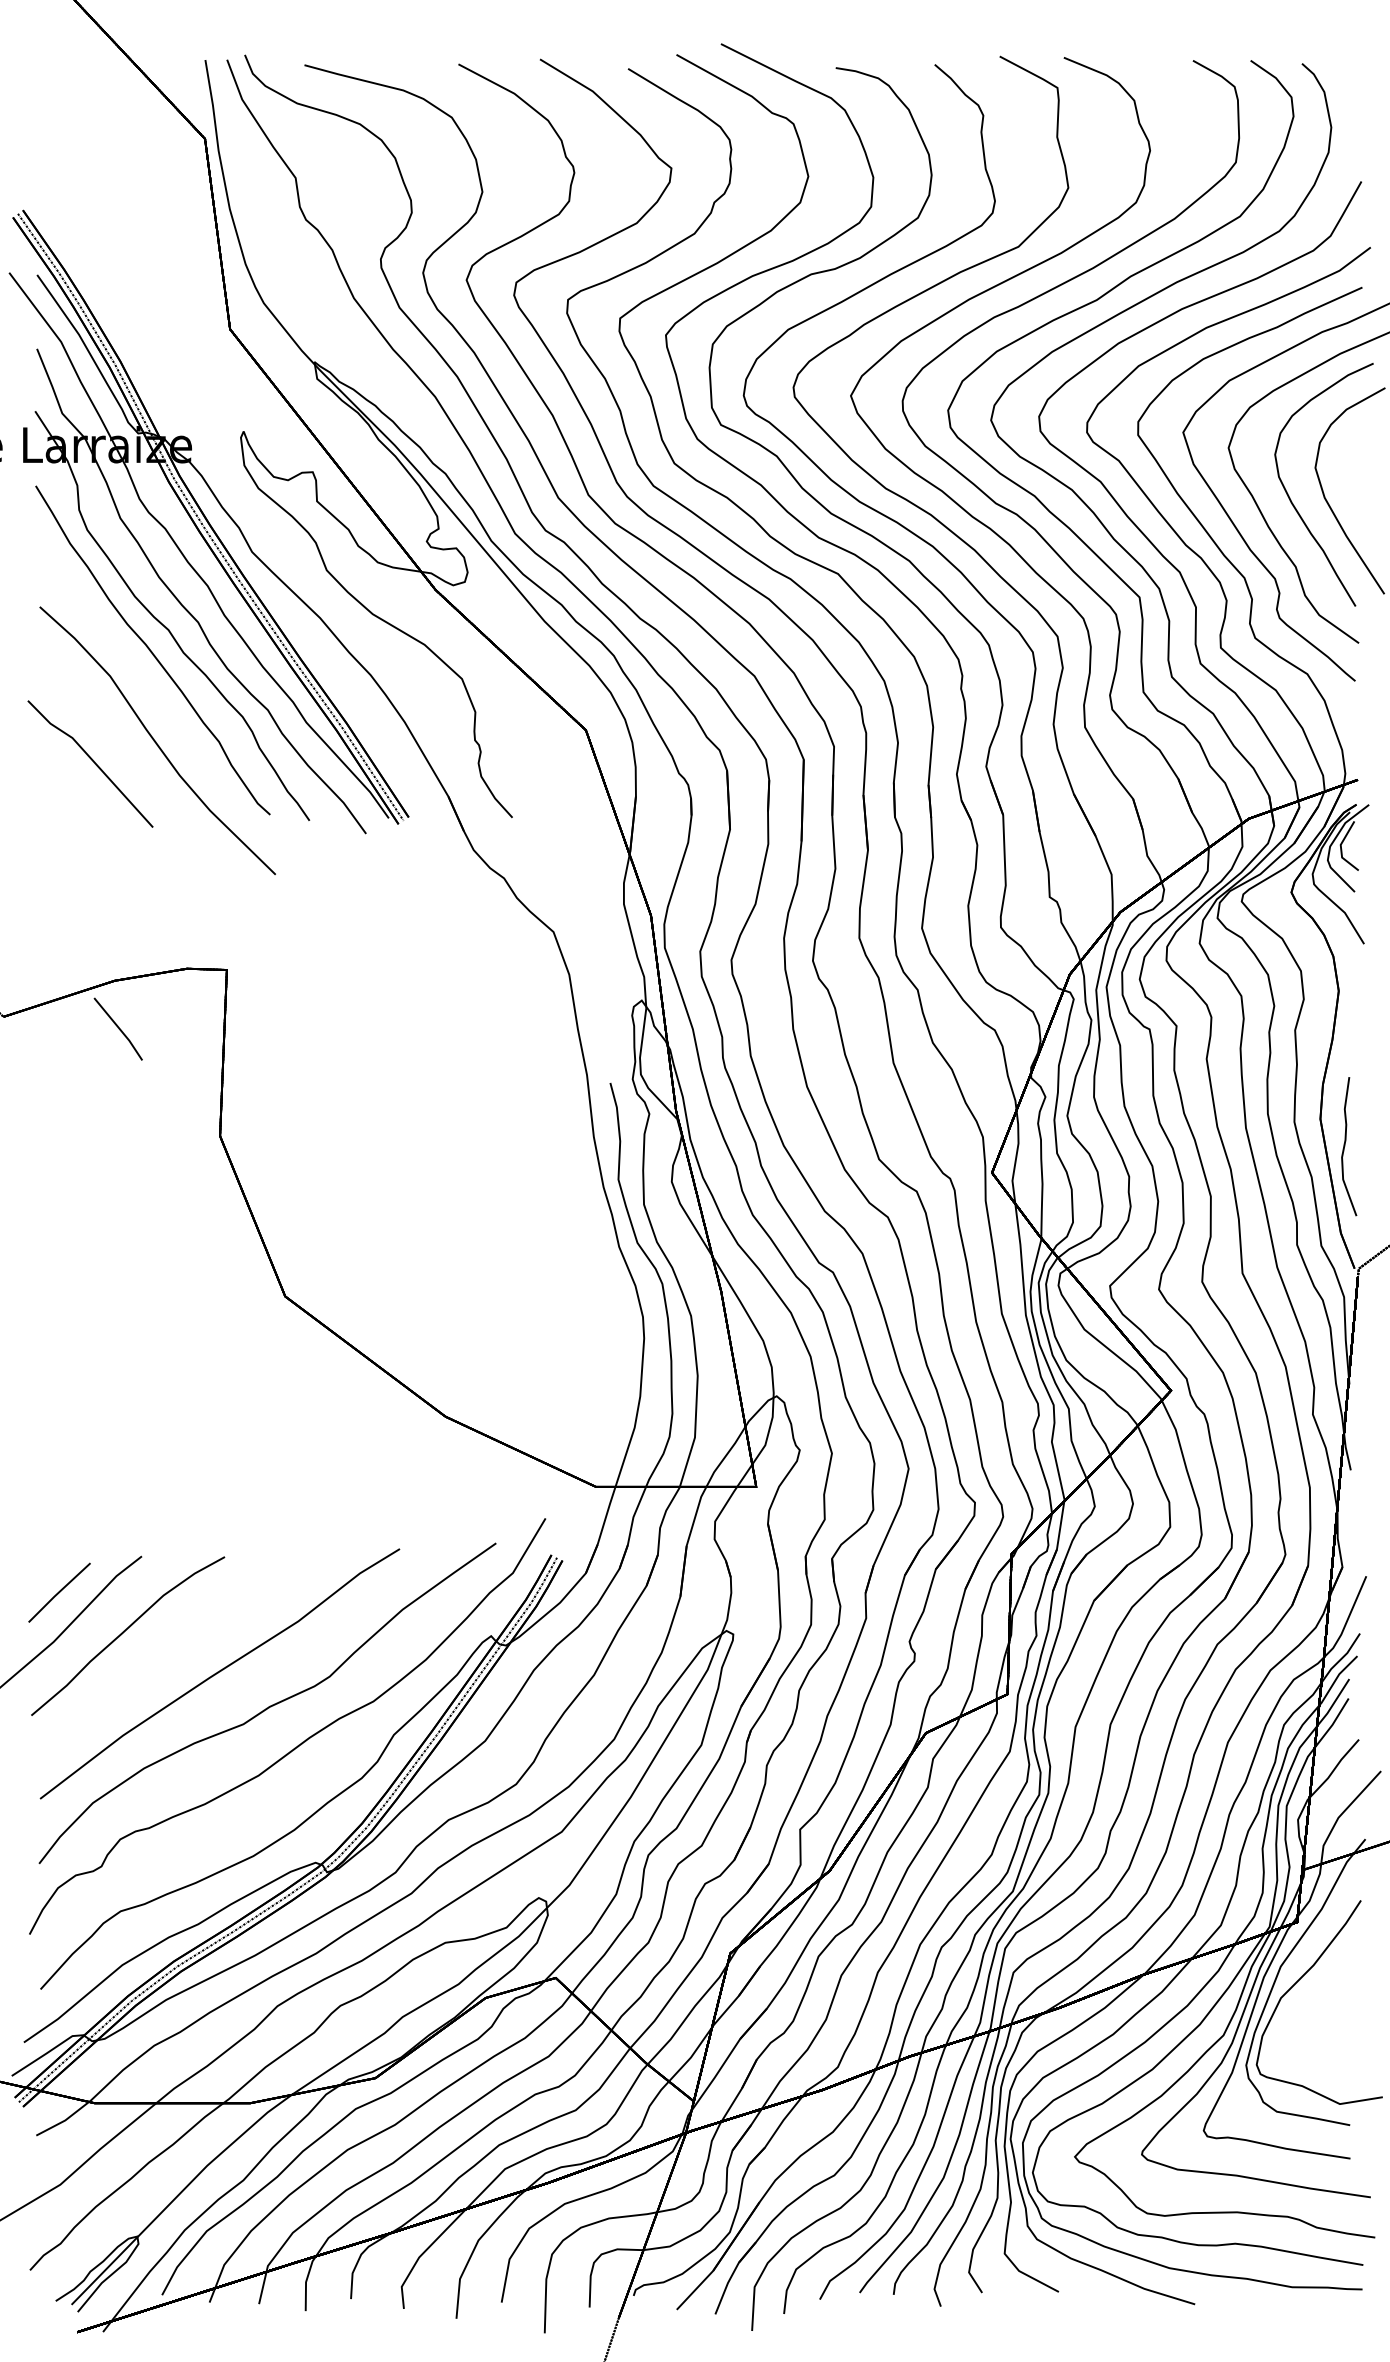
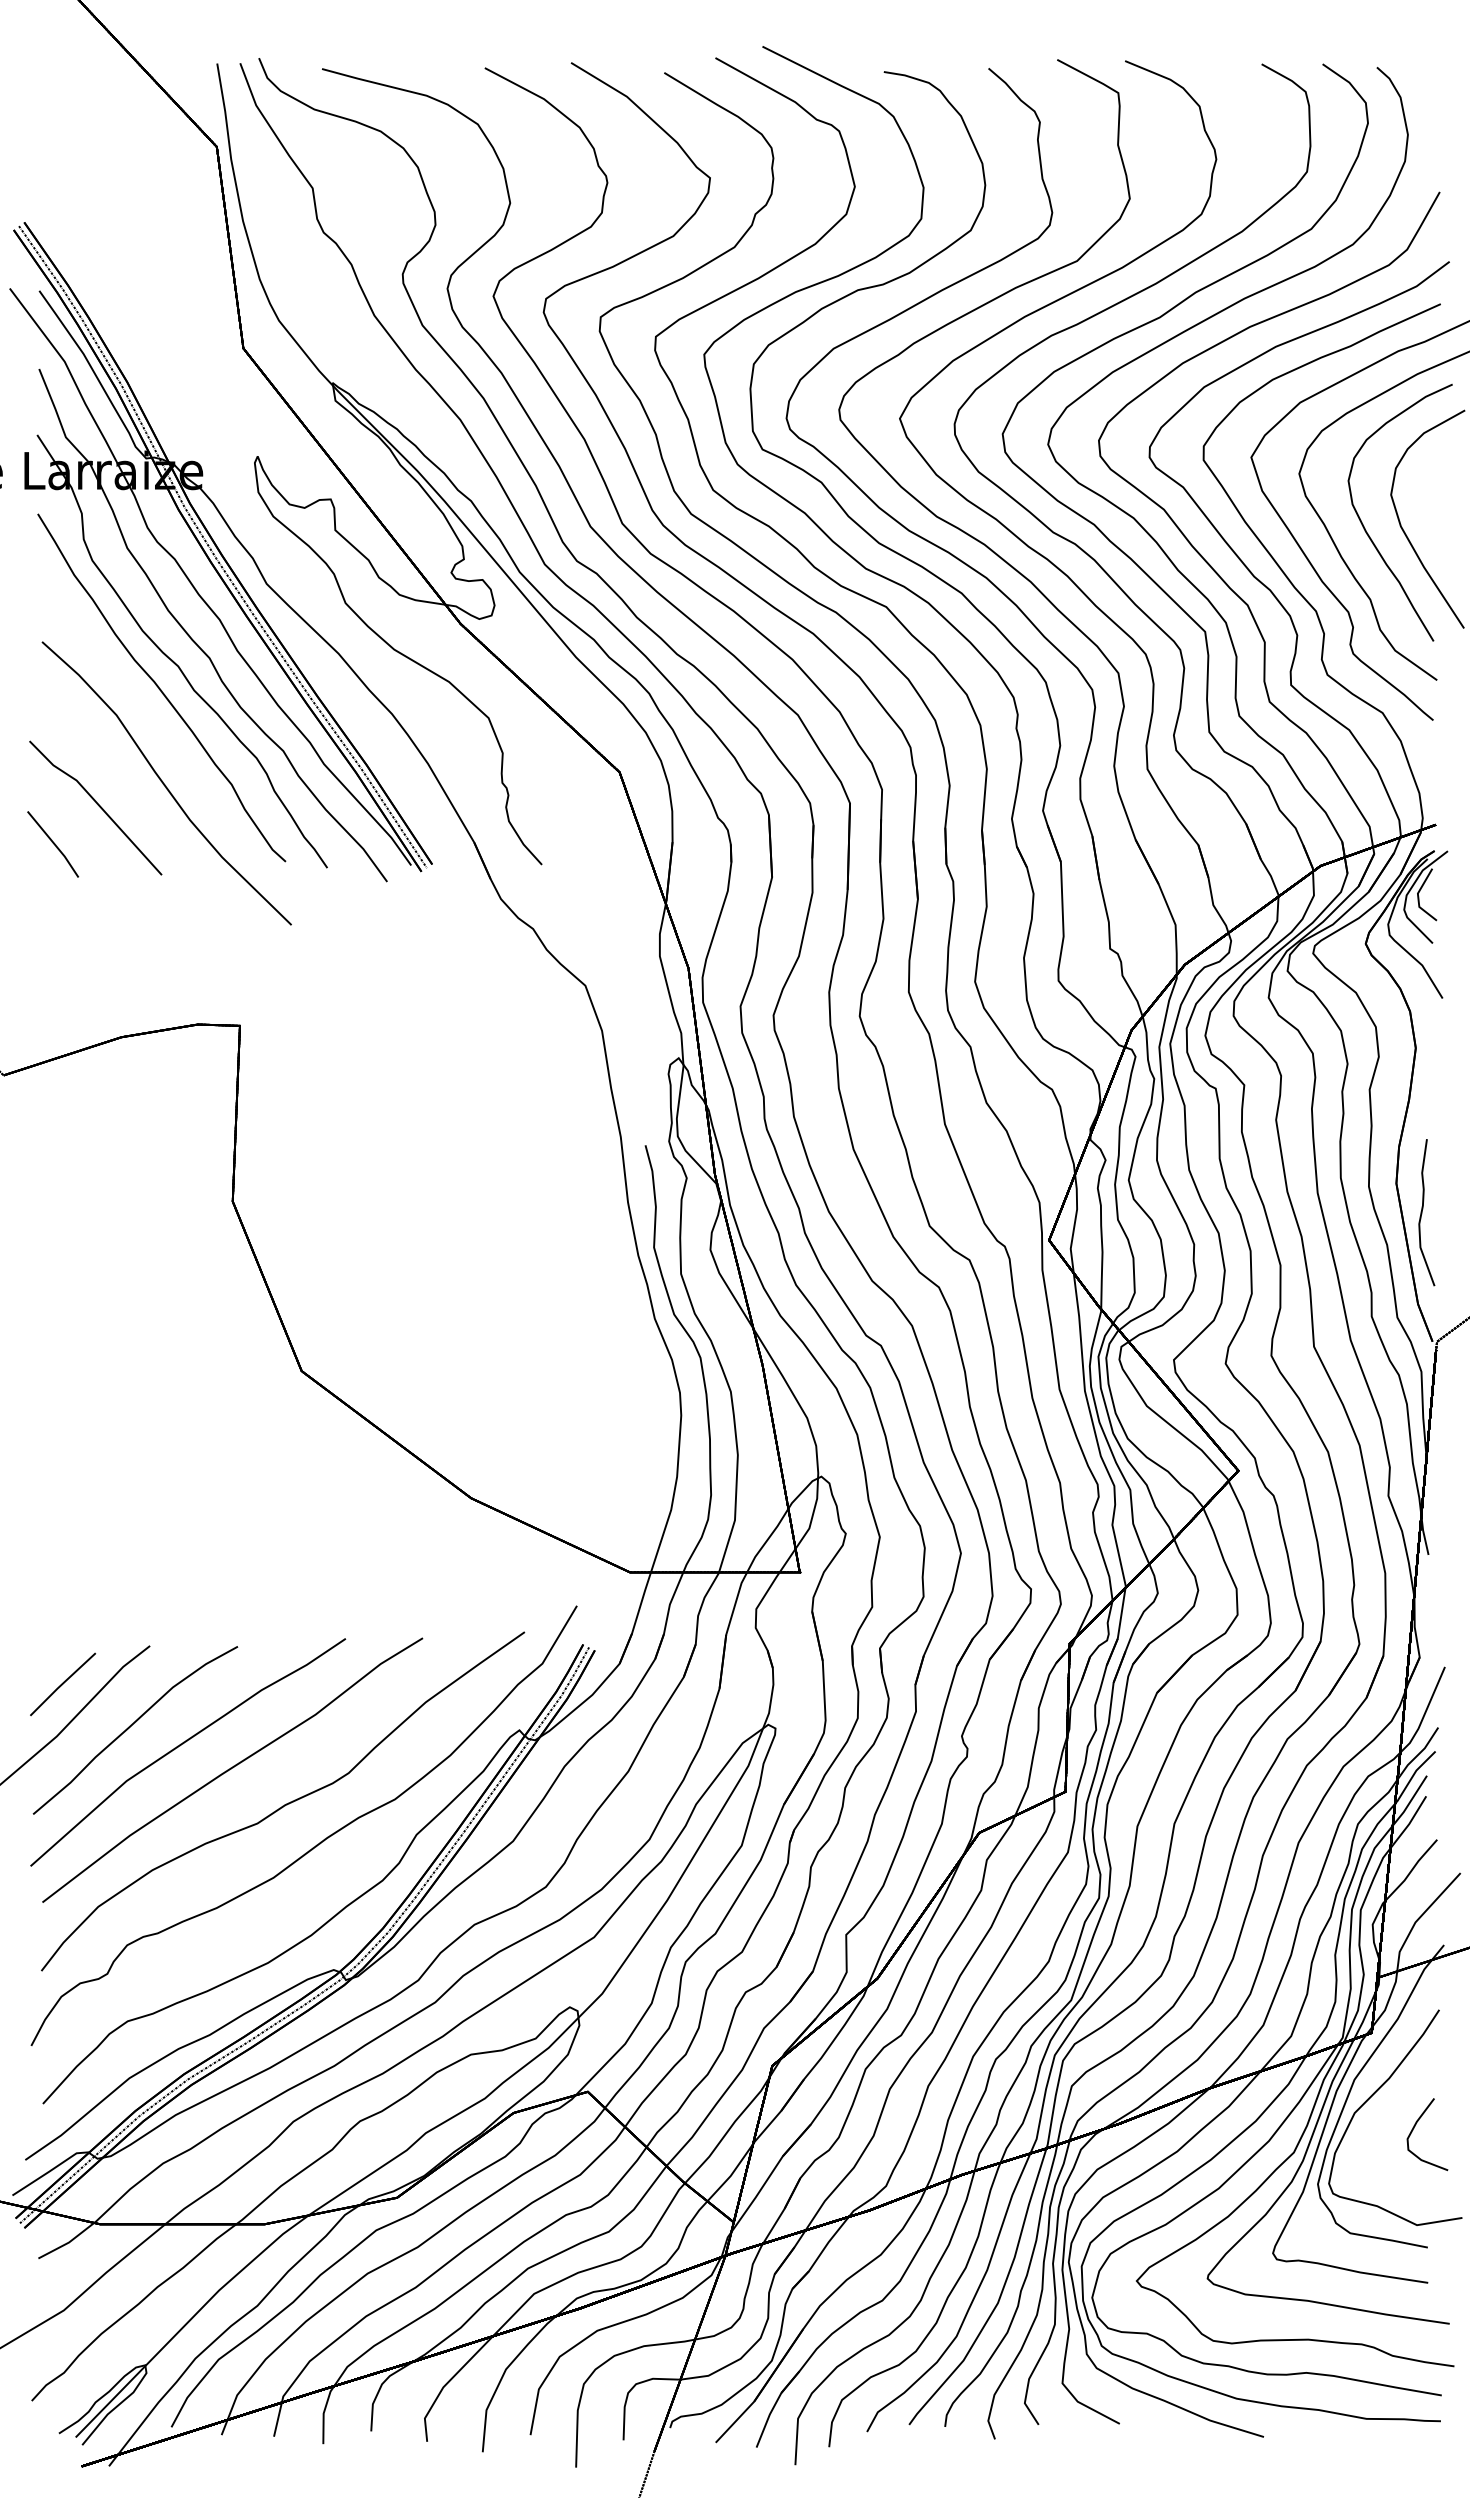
part: (118, 1029) -> (53, 844), moved
part: (173, 1649) -> (183, 1744), added
part: (1337, 2012) -> (1414, 2128), added

